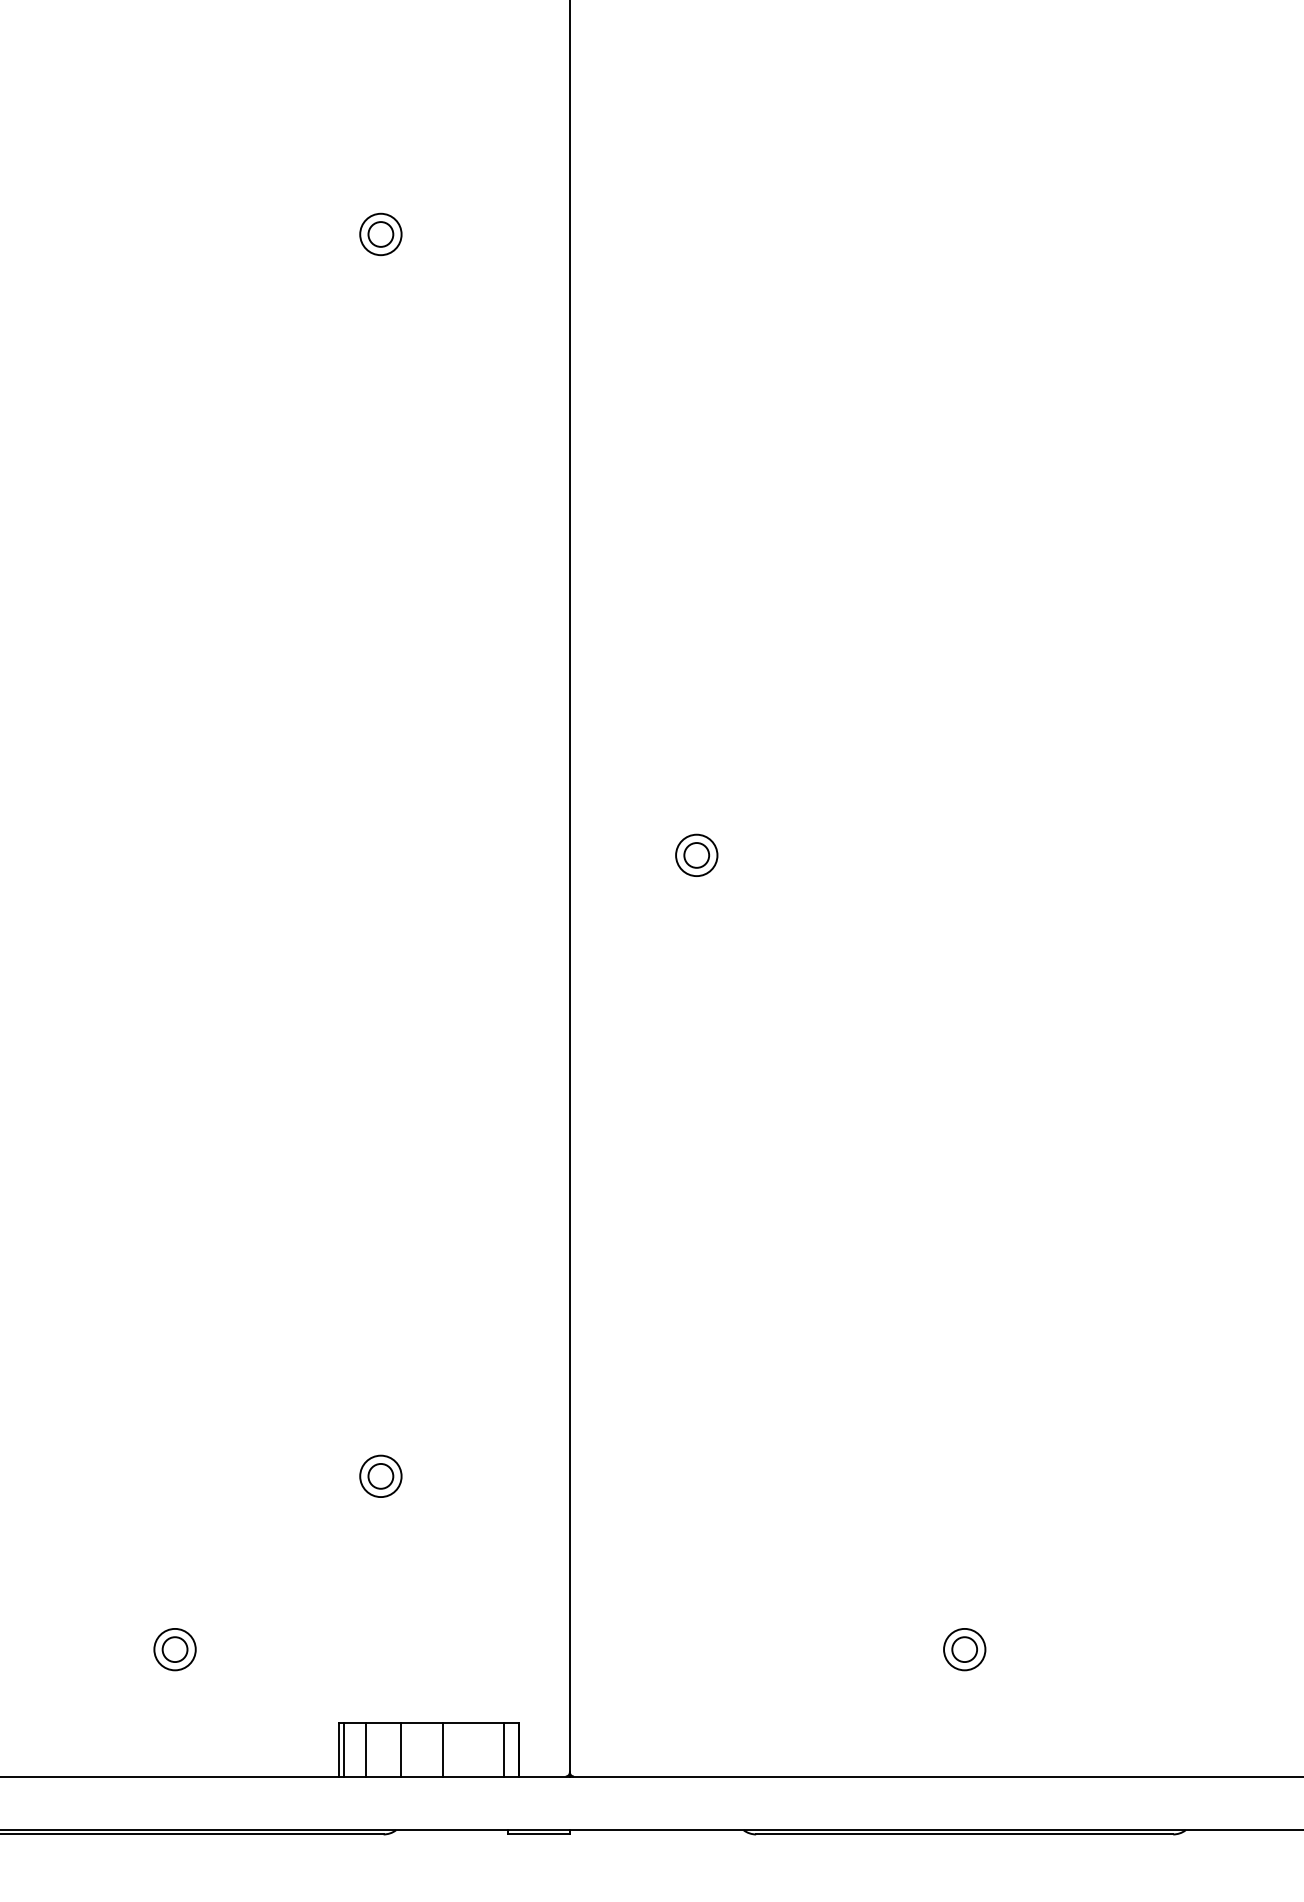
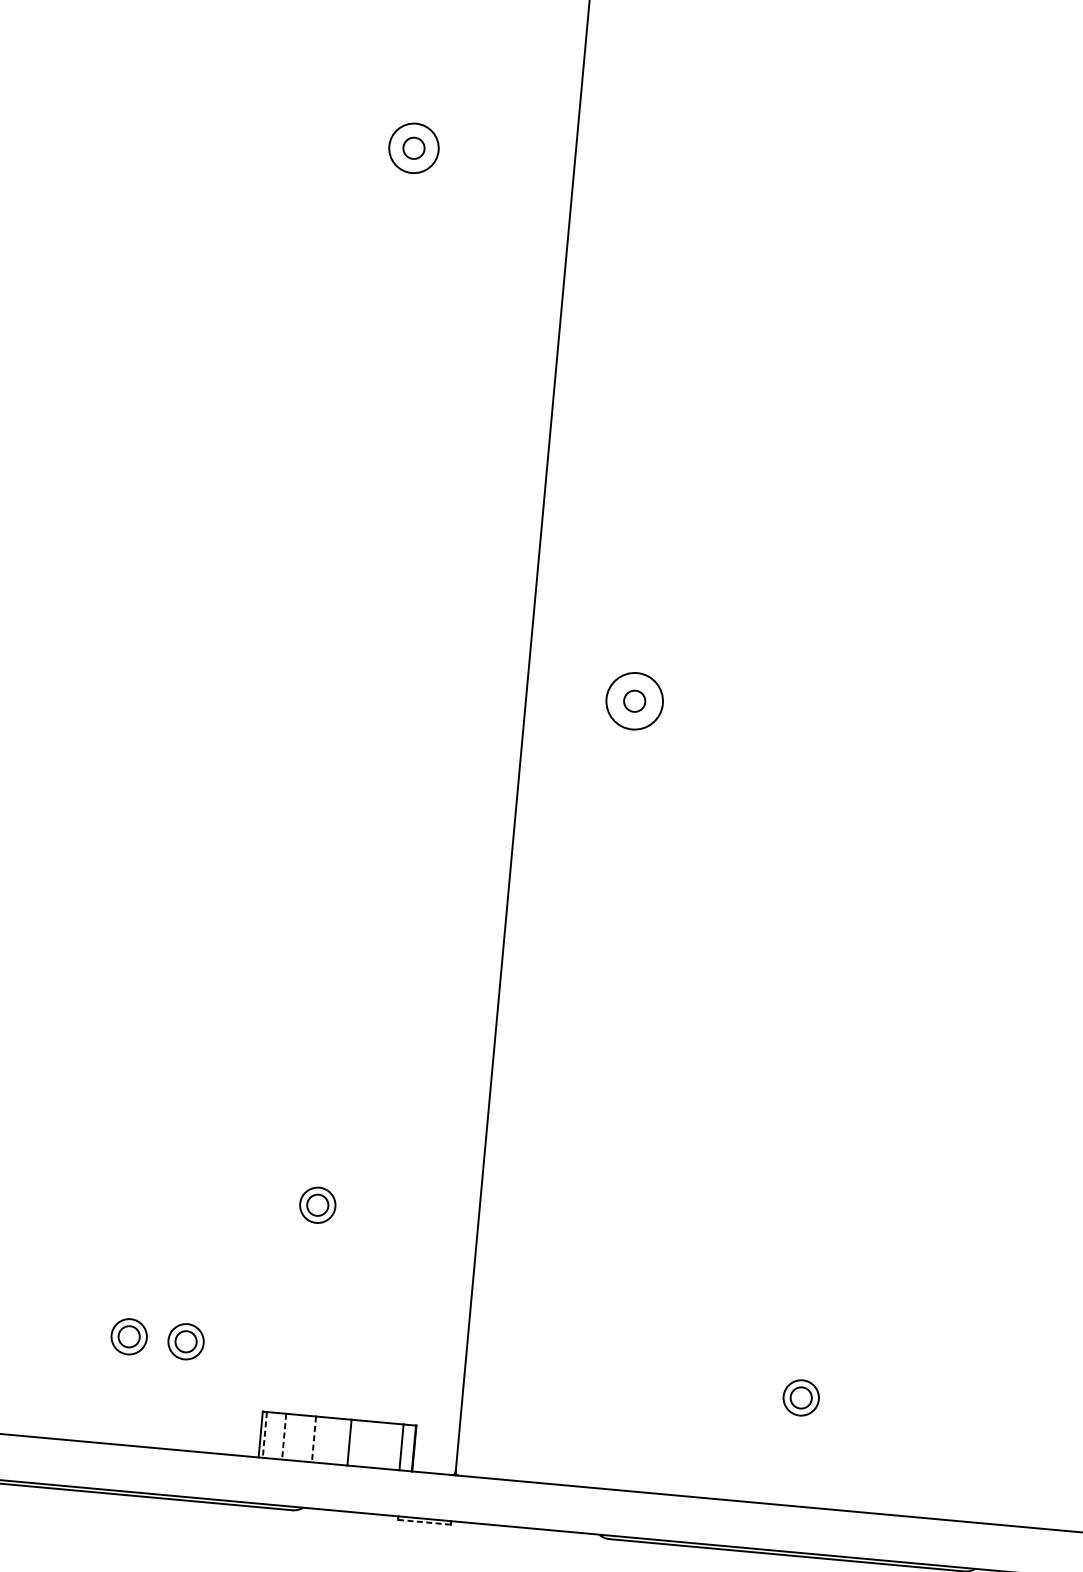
circle: (380, 234) -> (413, 148), size x1.4
circle: (696, 855) -> (634, 701), size x1.6
part: (241, 1648) -> (185, 1340), added
line: (343, 1749) -> (264, 1434), solid -> dashed
line: (366, 1749) -> (284, 1436), solid -> dashed
line: (401, 1749) -> (314, 1439), solid -> dashed
line: (538, 1834) -> (424, 1522), solid -> dashed

